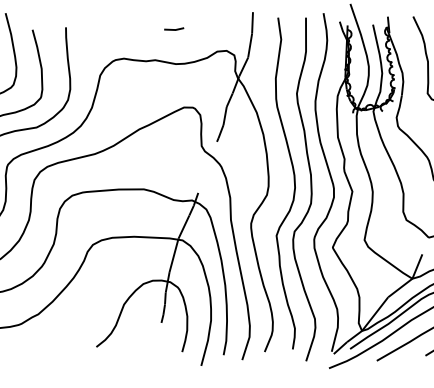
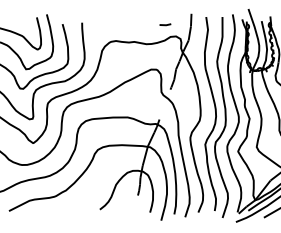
line: (174, 28) -> (165, 24), moved

